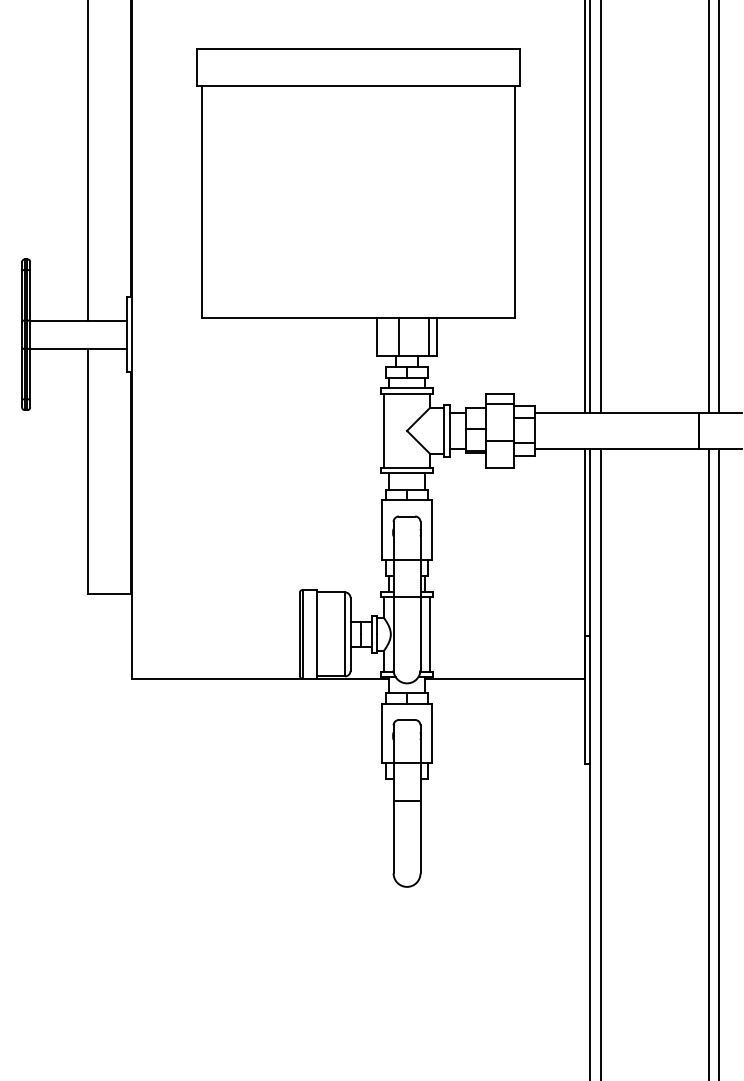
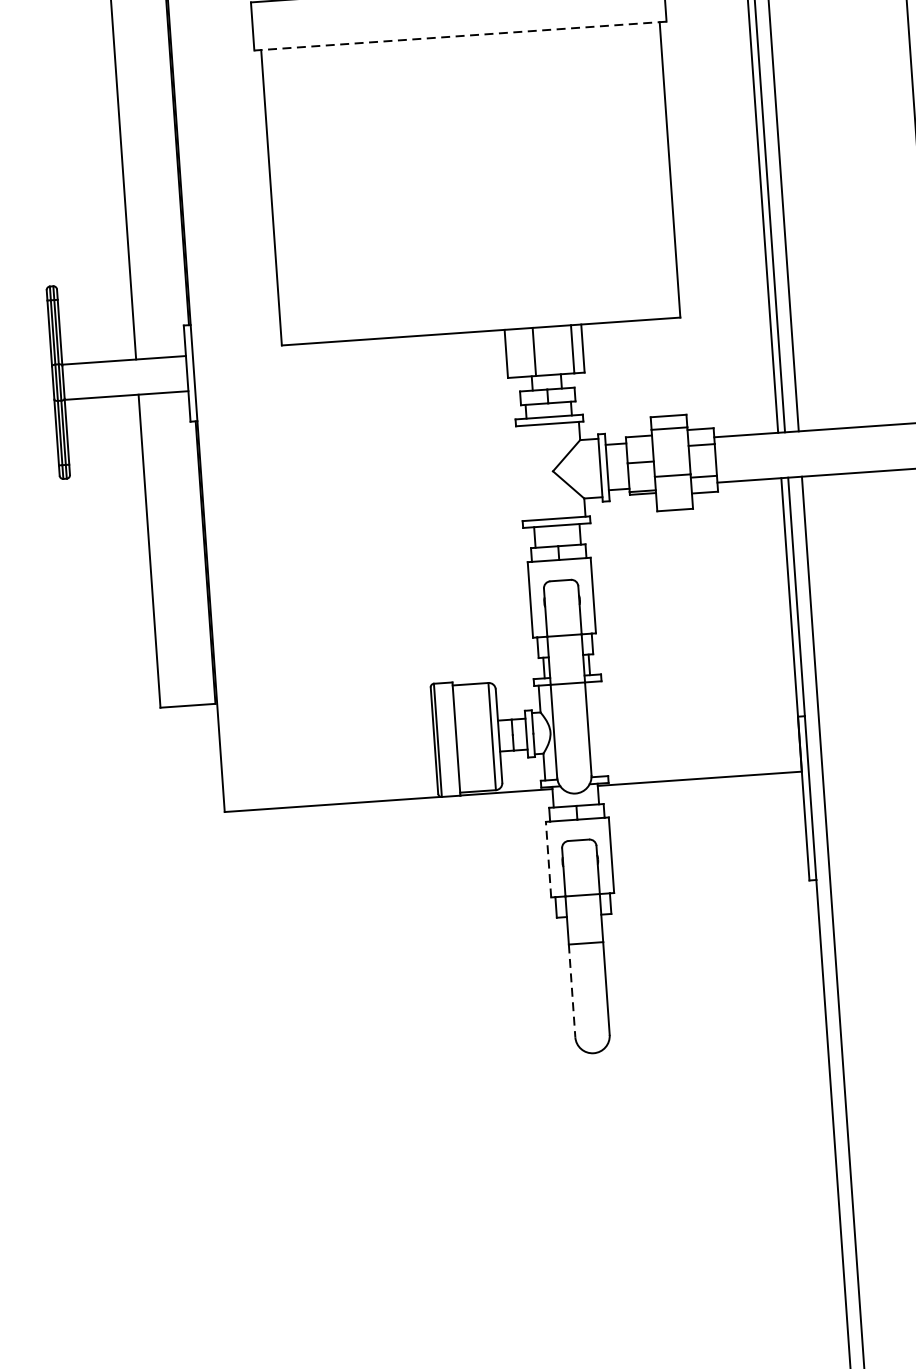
line: (358, 86) -> (460, 36), solid -> dashed
line: (384, 430) -> (524, 472), removed
line: (429, 634) -> (599, 729), removed
line: (382, 733) -> (548, 859), solid -> dashed
line: (393, 837) -> (572, 991), solid -> dashed

